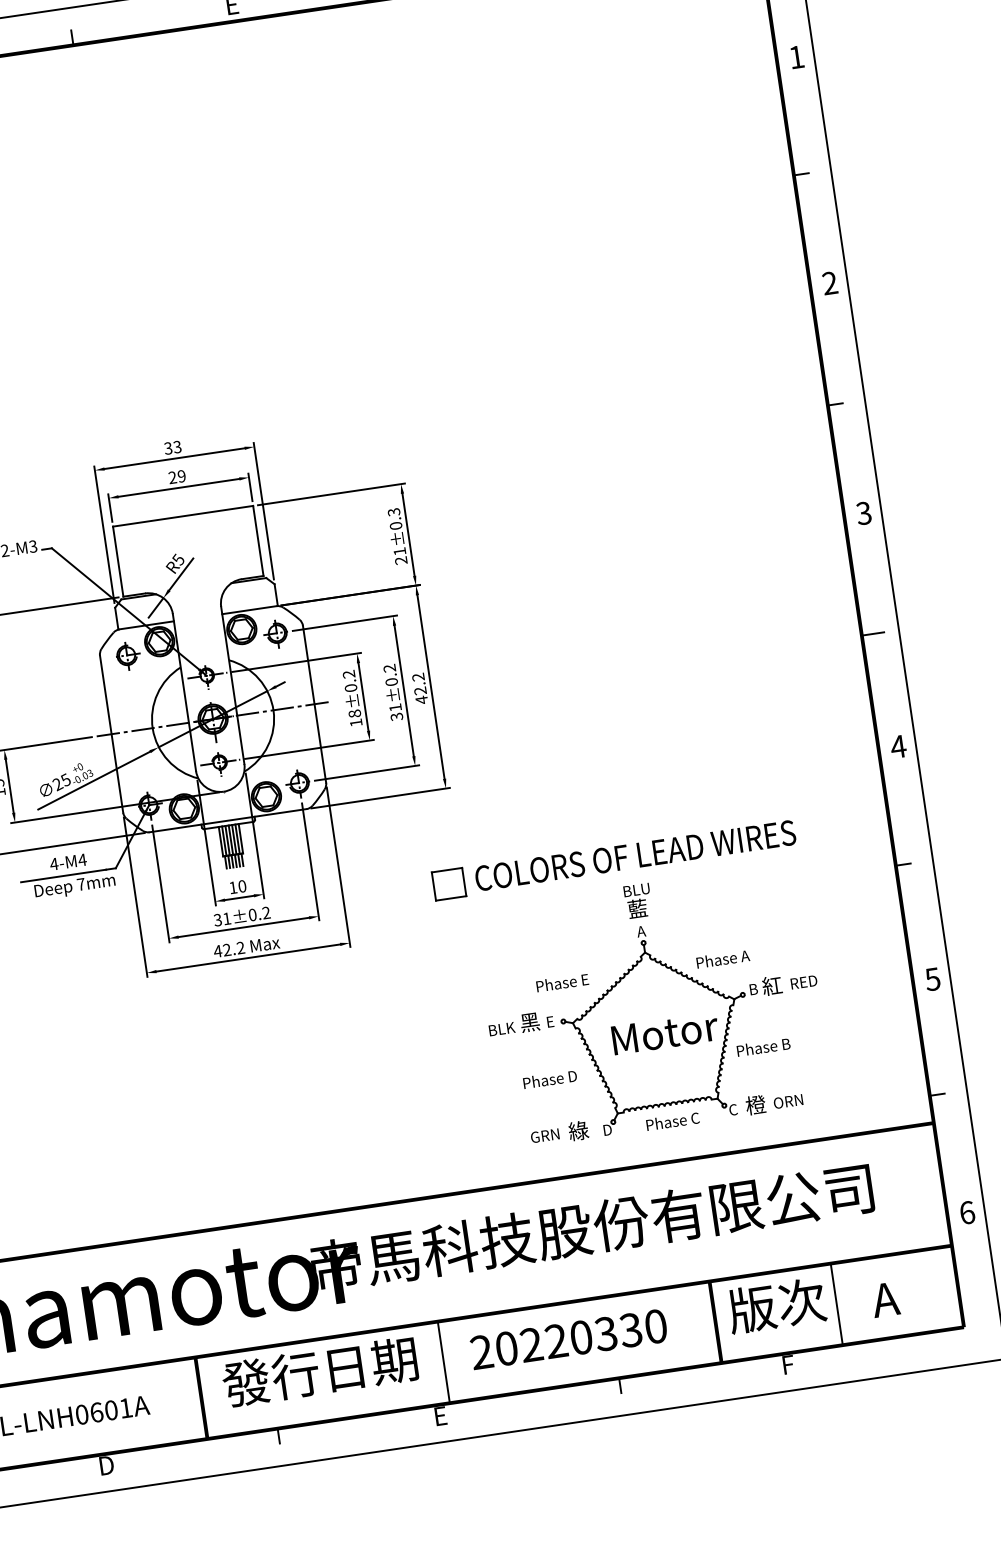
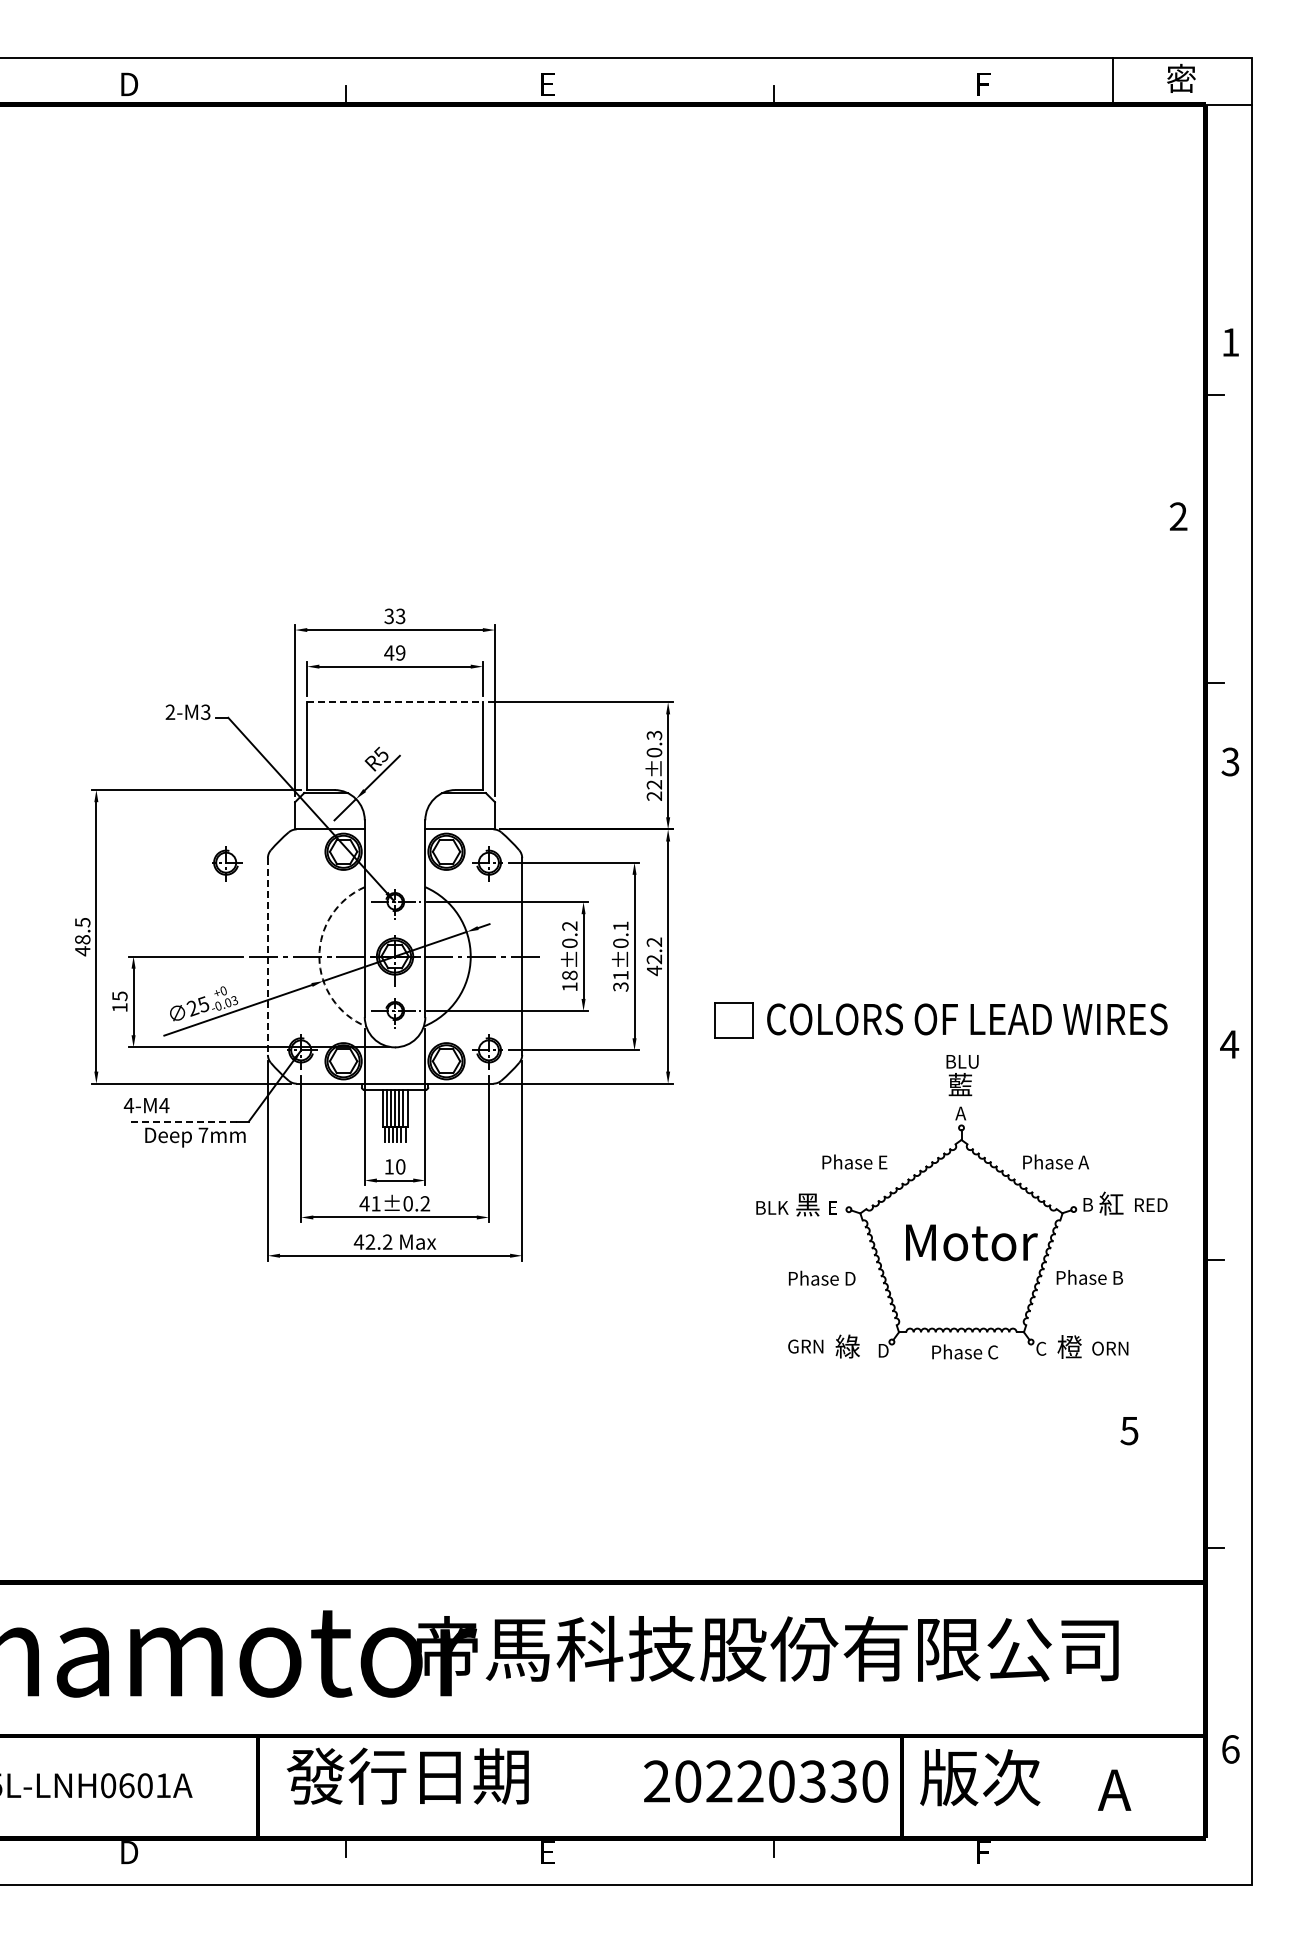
text: (796, 57) -> (1230, 342), moved
text: (829, 283) -> (1178, 516), moved
text: (172, 477) -> (389, 652), 29 -> 49
text: (863, 512) -> (1230, 761), moved
line: (183, 516) -> (395, 702), solid -> dashed
text: (399, 551) -> (653, 784), 21±0.3 -> 22±0.3
line: (872, 634) -> (1219, 971), removed
part: (128, 655) -> (227, 863), moved
text: (389, 667) -> (620, 925), 31±0.2 -> 31±0.1
arc: (152, 728) -> (319, 957), solid -> dashed
line: (111, 735) -> (267, 957), solid -> dashed
text: (898, 746) -> (1229, 1044), moved
text: (68, 862) -> (146, 1105), moved
line: (62, 875) -> (182, 1121), solid -> dashed
text: (217, 919) -> (364, 1203), 31±0.2 -> 41±0.2
text: (932, 979) -> (1129, 1431), moved
part: (633, 987) -> (940, 1180), moved
text: (967, 1212) -> (1230, 1749), moved
line: (836, 1303) -> (1053, 1786), removed
text: (569, 1339) -> (766, 1781), moved
line: (443, 1361) -> (561, 1786), removed

